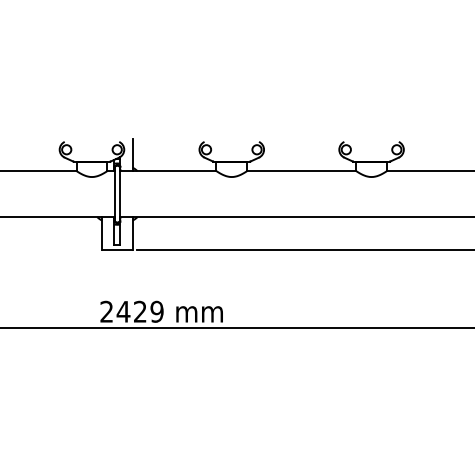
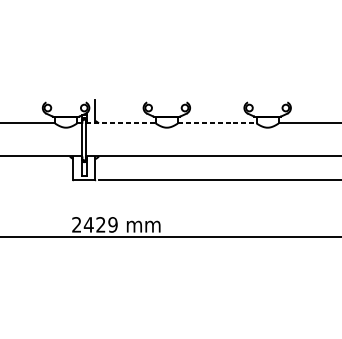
line: (168, 171) -> (121, 123), solid -> dashed
line: (301, 171) -> (217, 123), solid -> dashed

